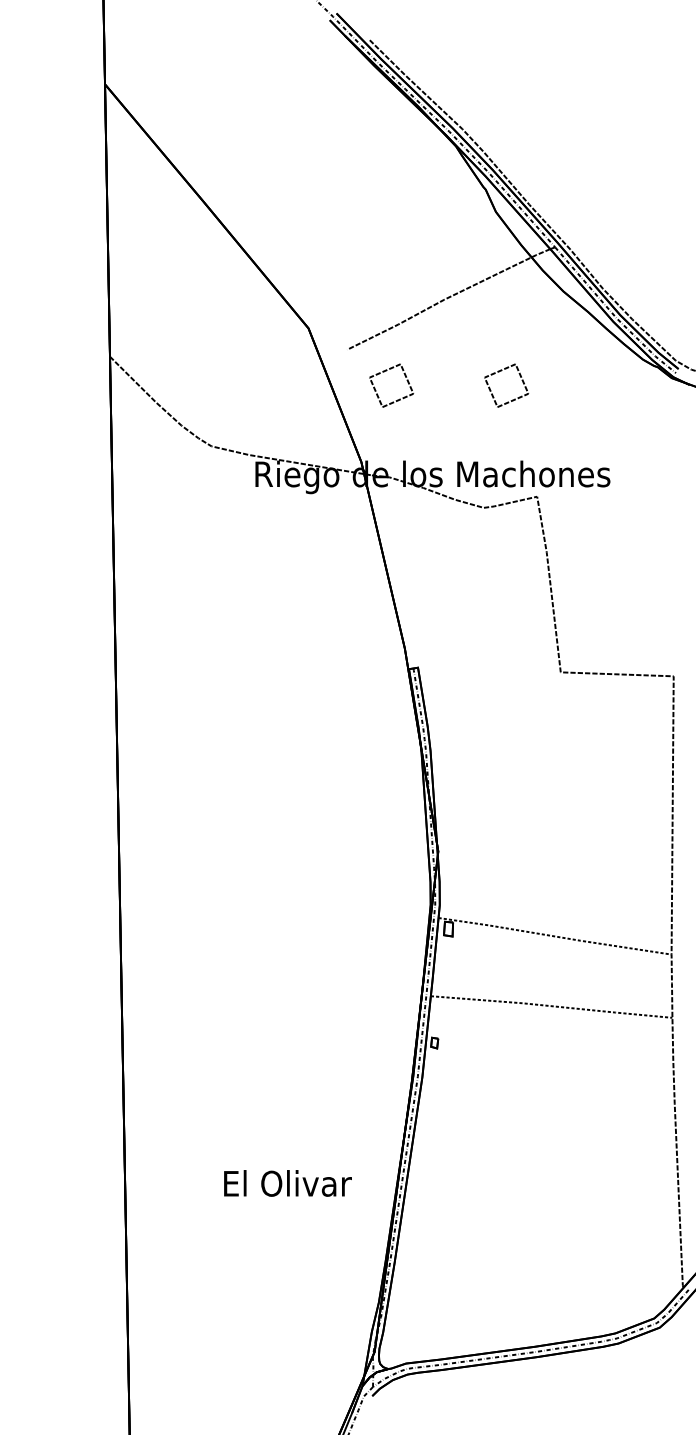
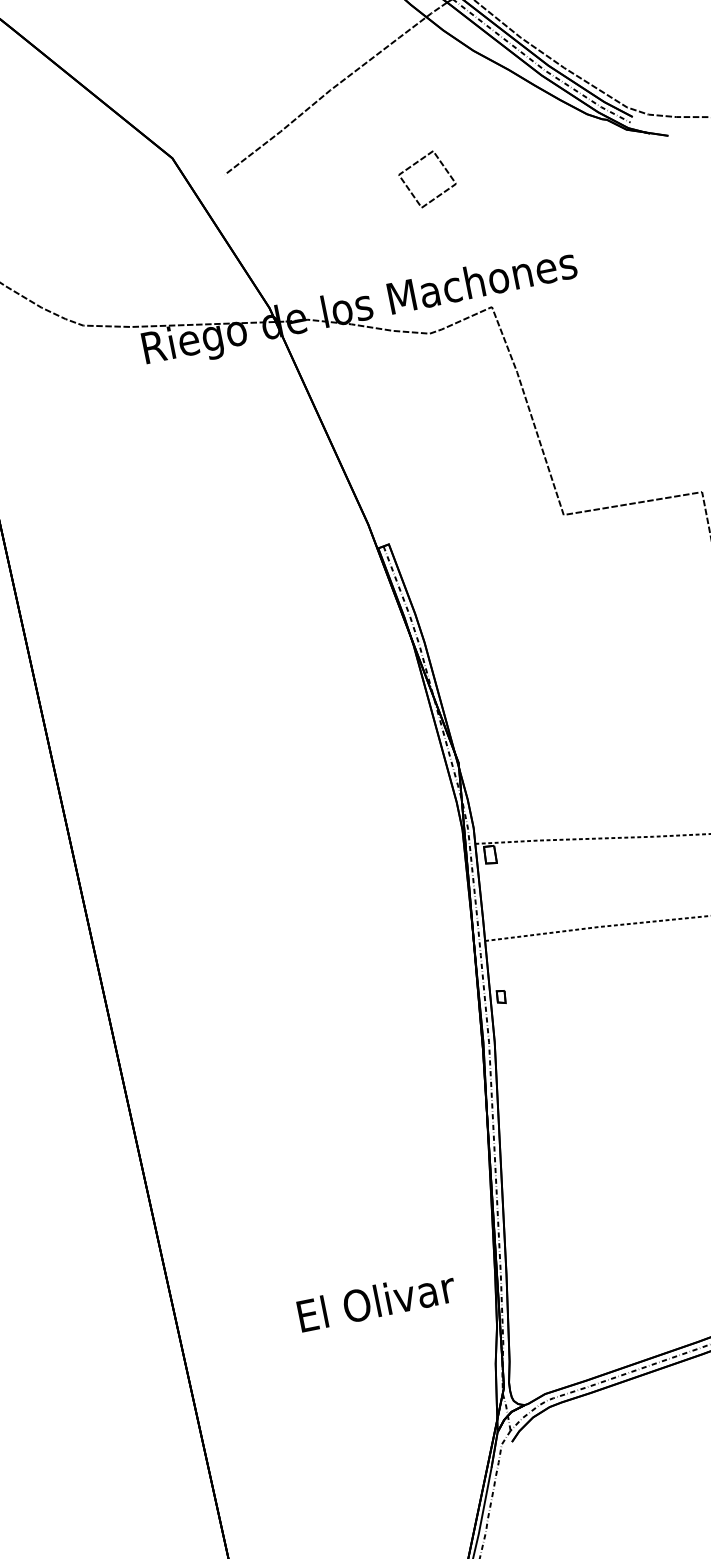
part: (384, 372) -> (275, 193), removed
text: (287, 1183) -> (376, 1301), moved

